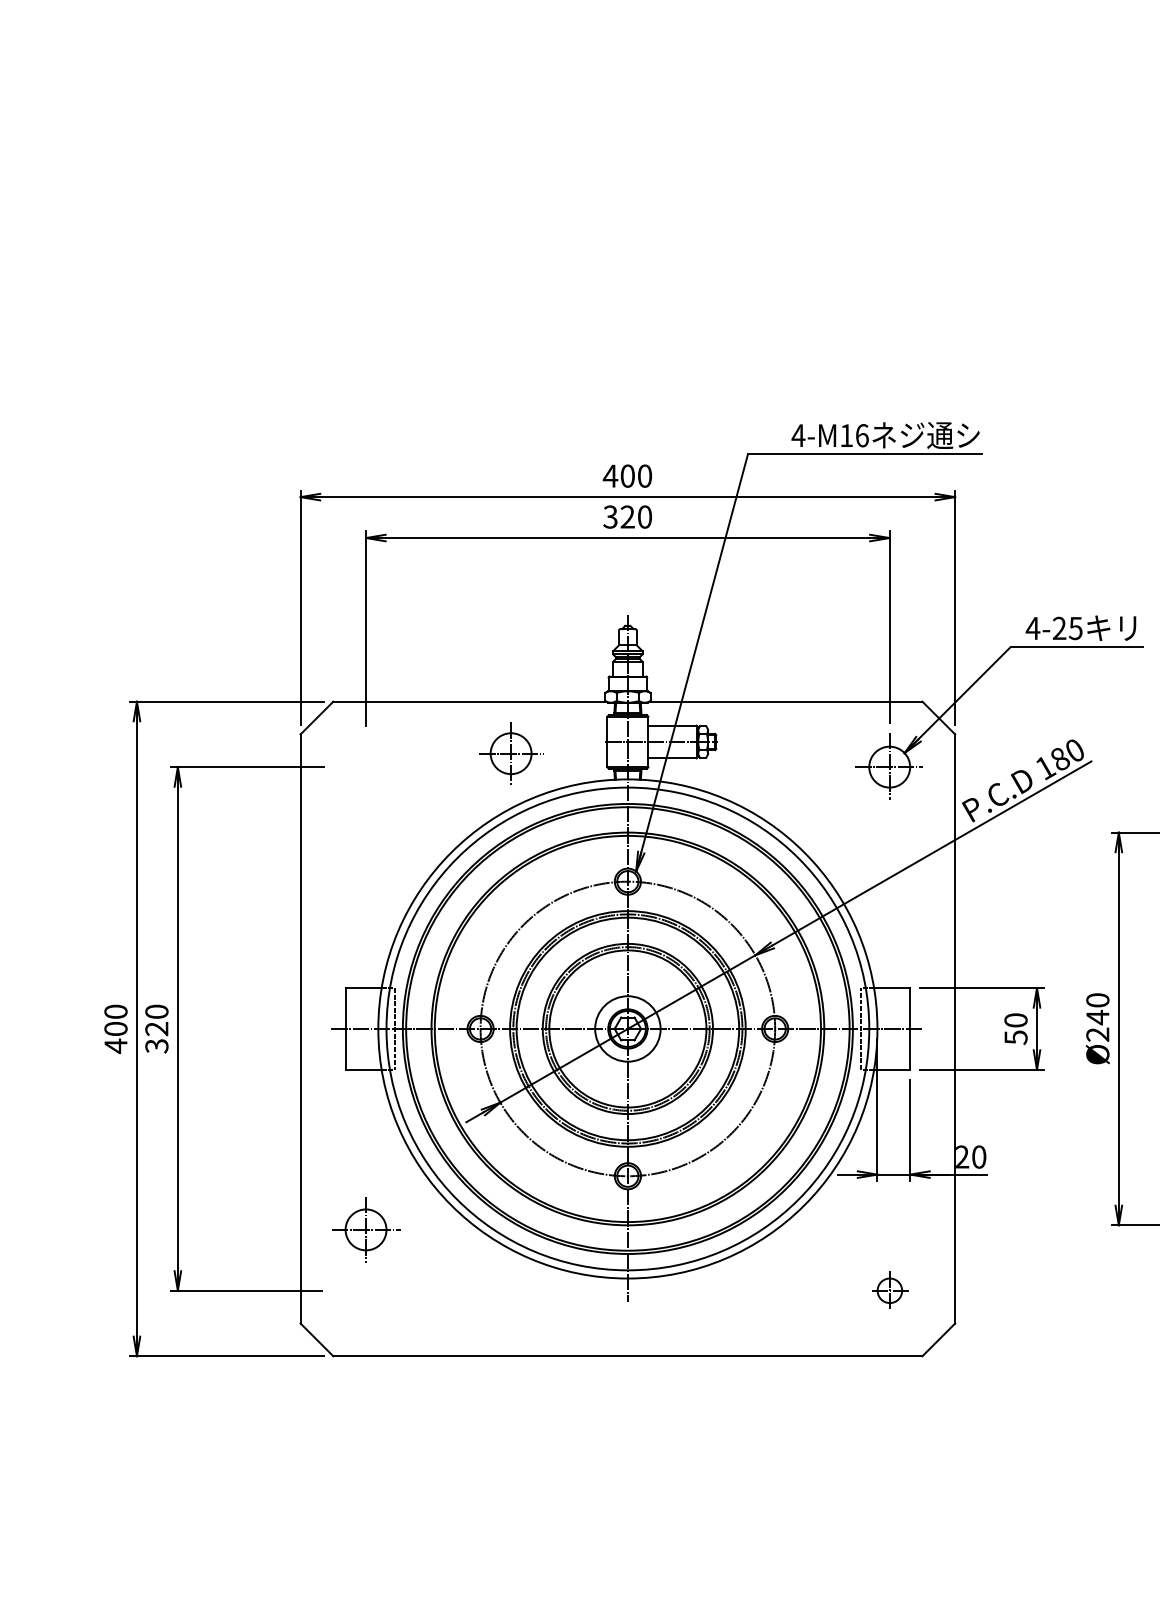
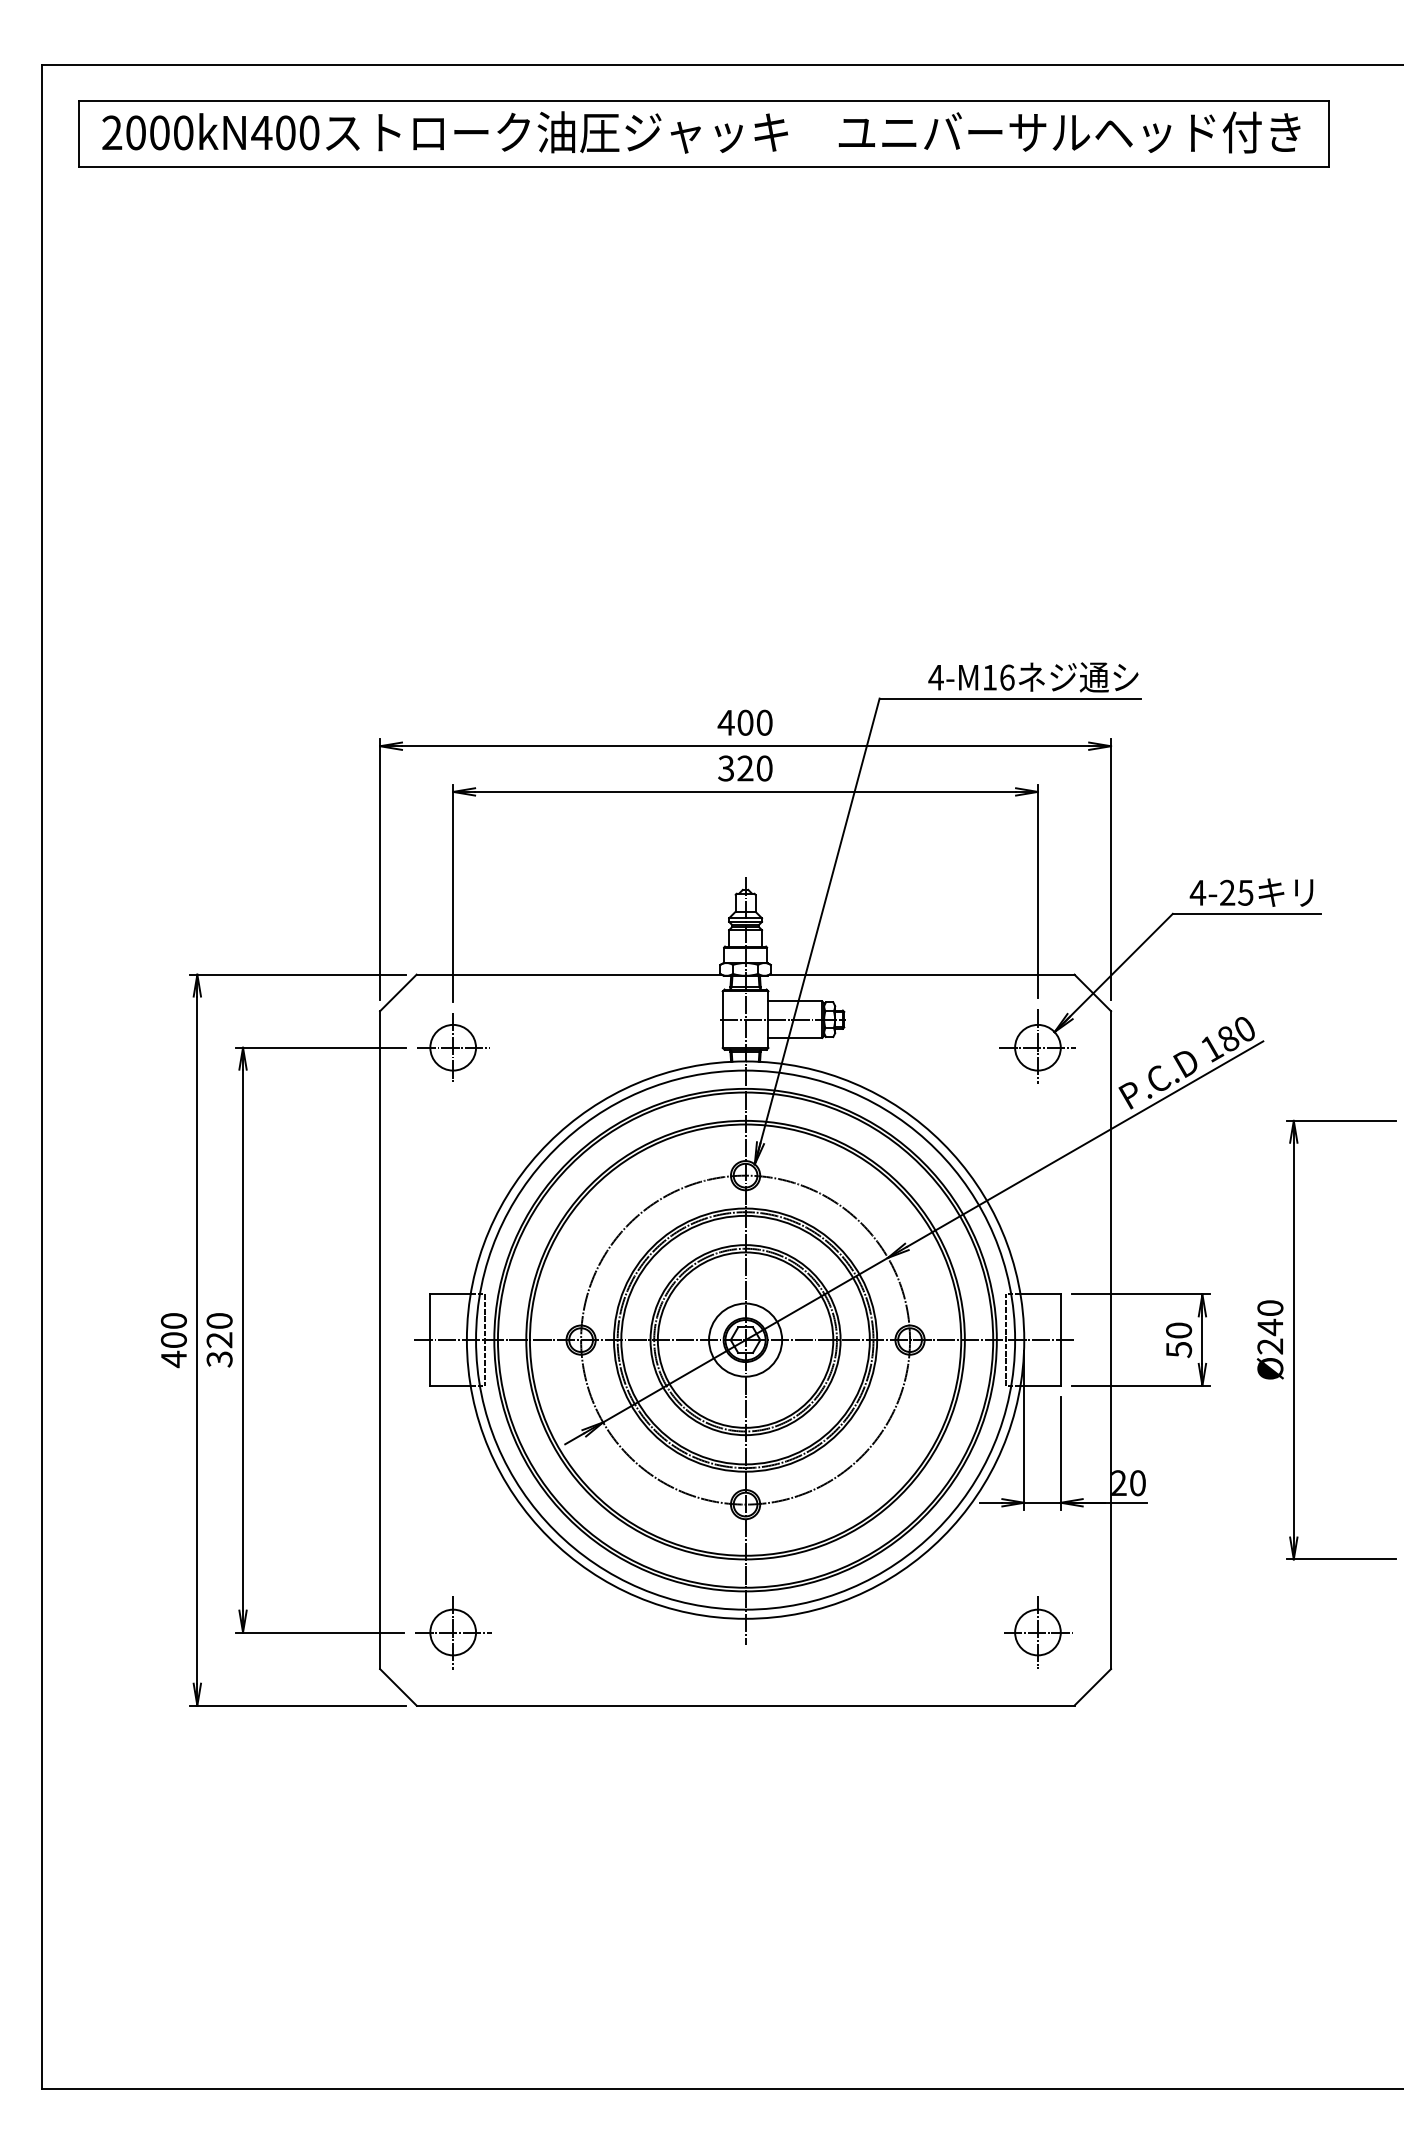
part: (511, 753) -> (453, 1047), moved
part: (366, 1229) -> (453, 1632), moved
part: (890, 1290) -> (1038, 1632), size x1.67

